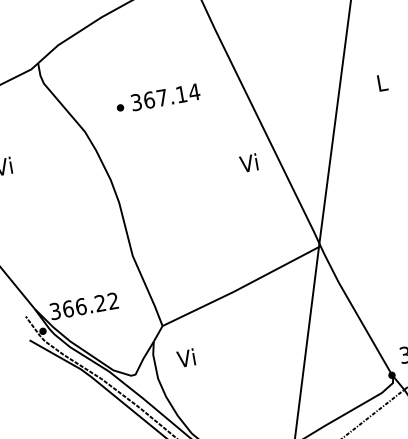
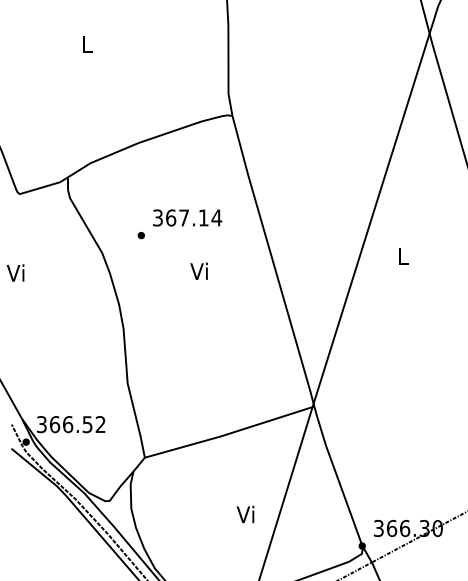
text: (165, 96) -> (187, 217), moved
text: (248, 162) -> (198, 270), moved
text: (100, 303) -> (87, 424), 366.22 -> 366.52
text: (185, 357) -> (245, 513), moved

